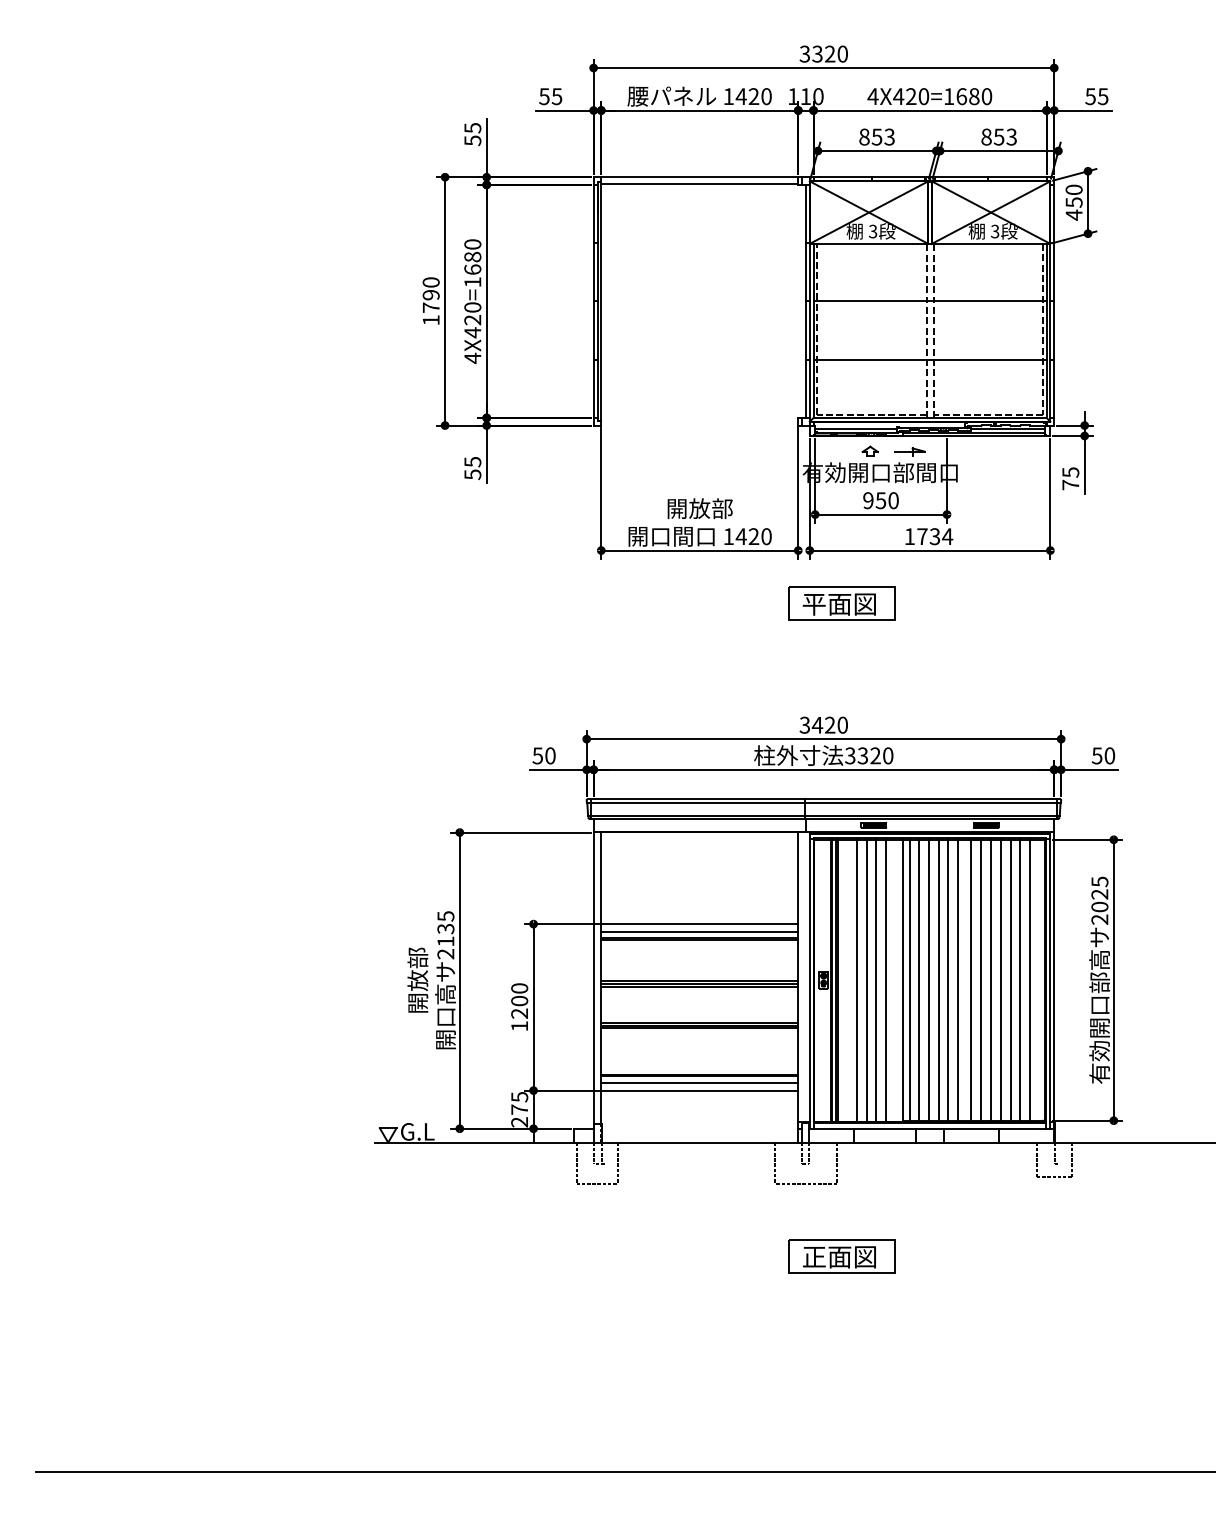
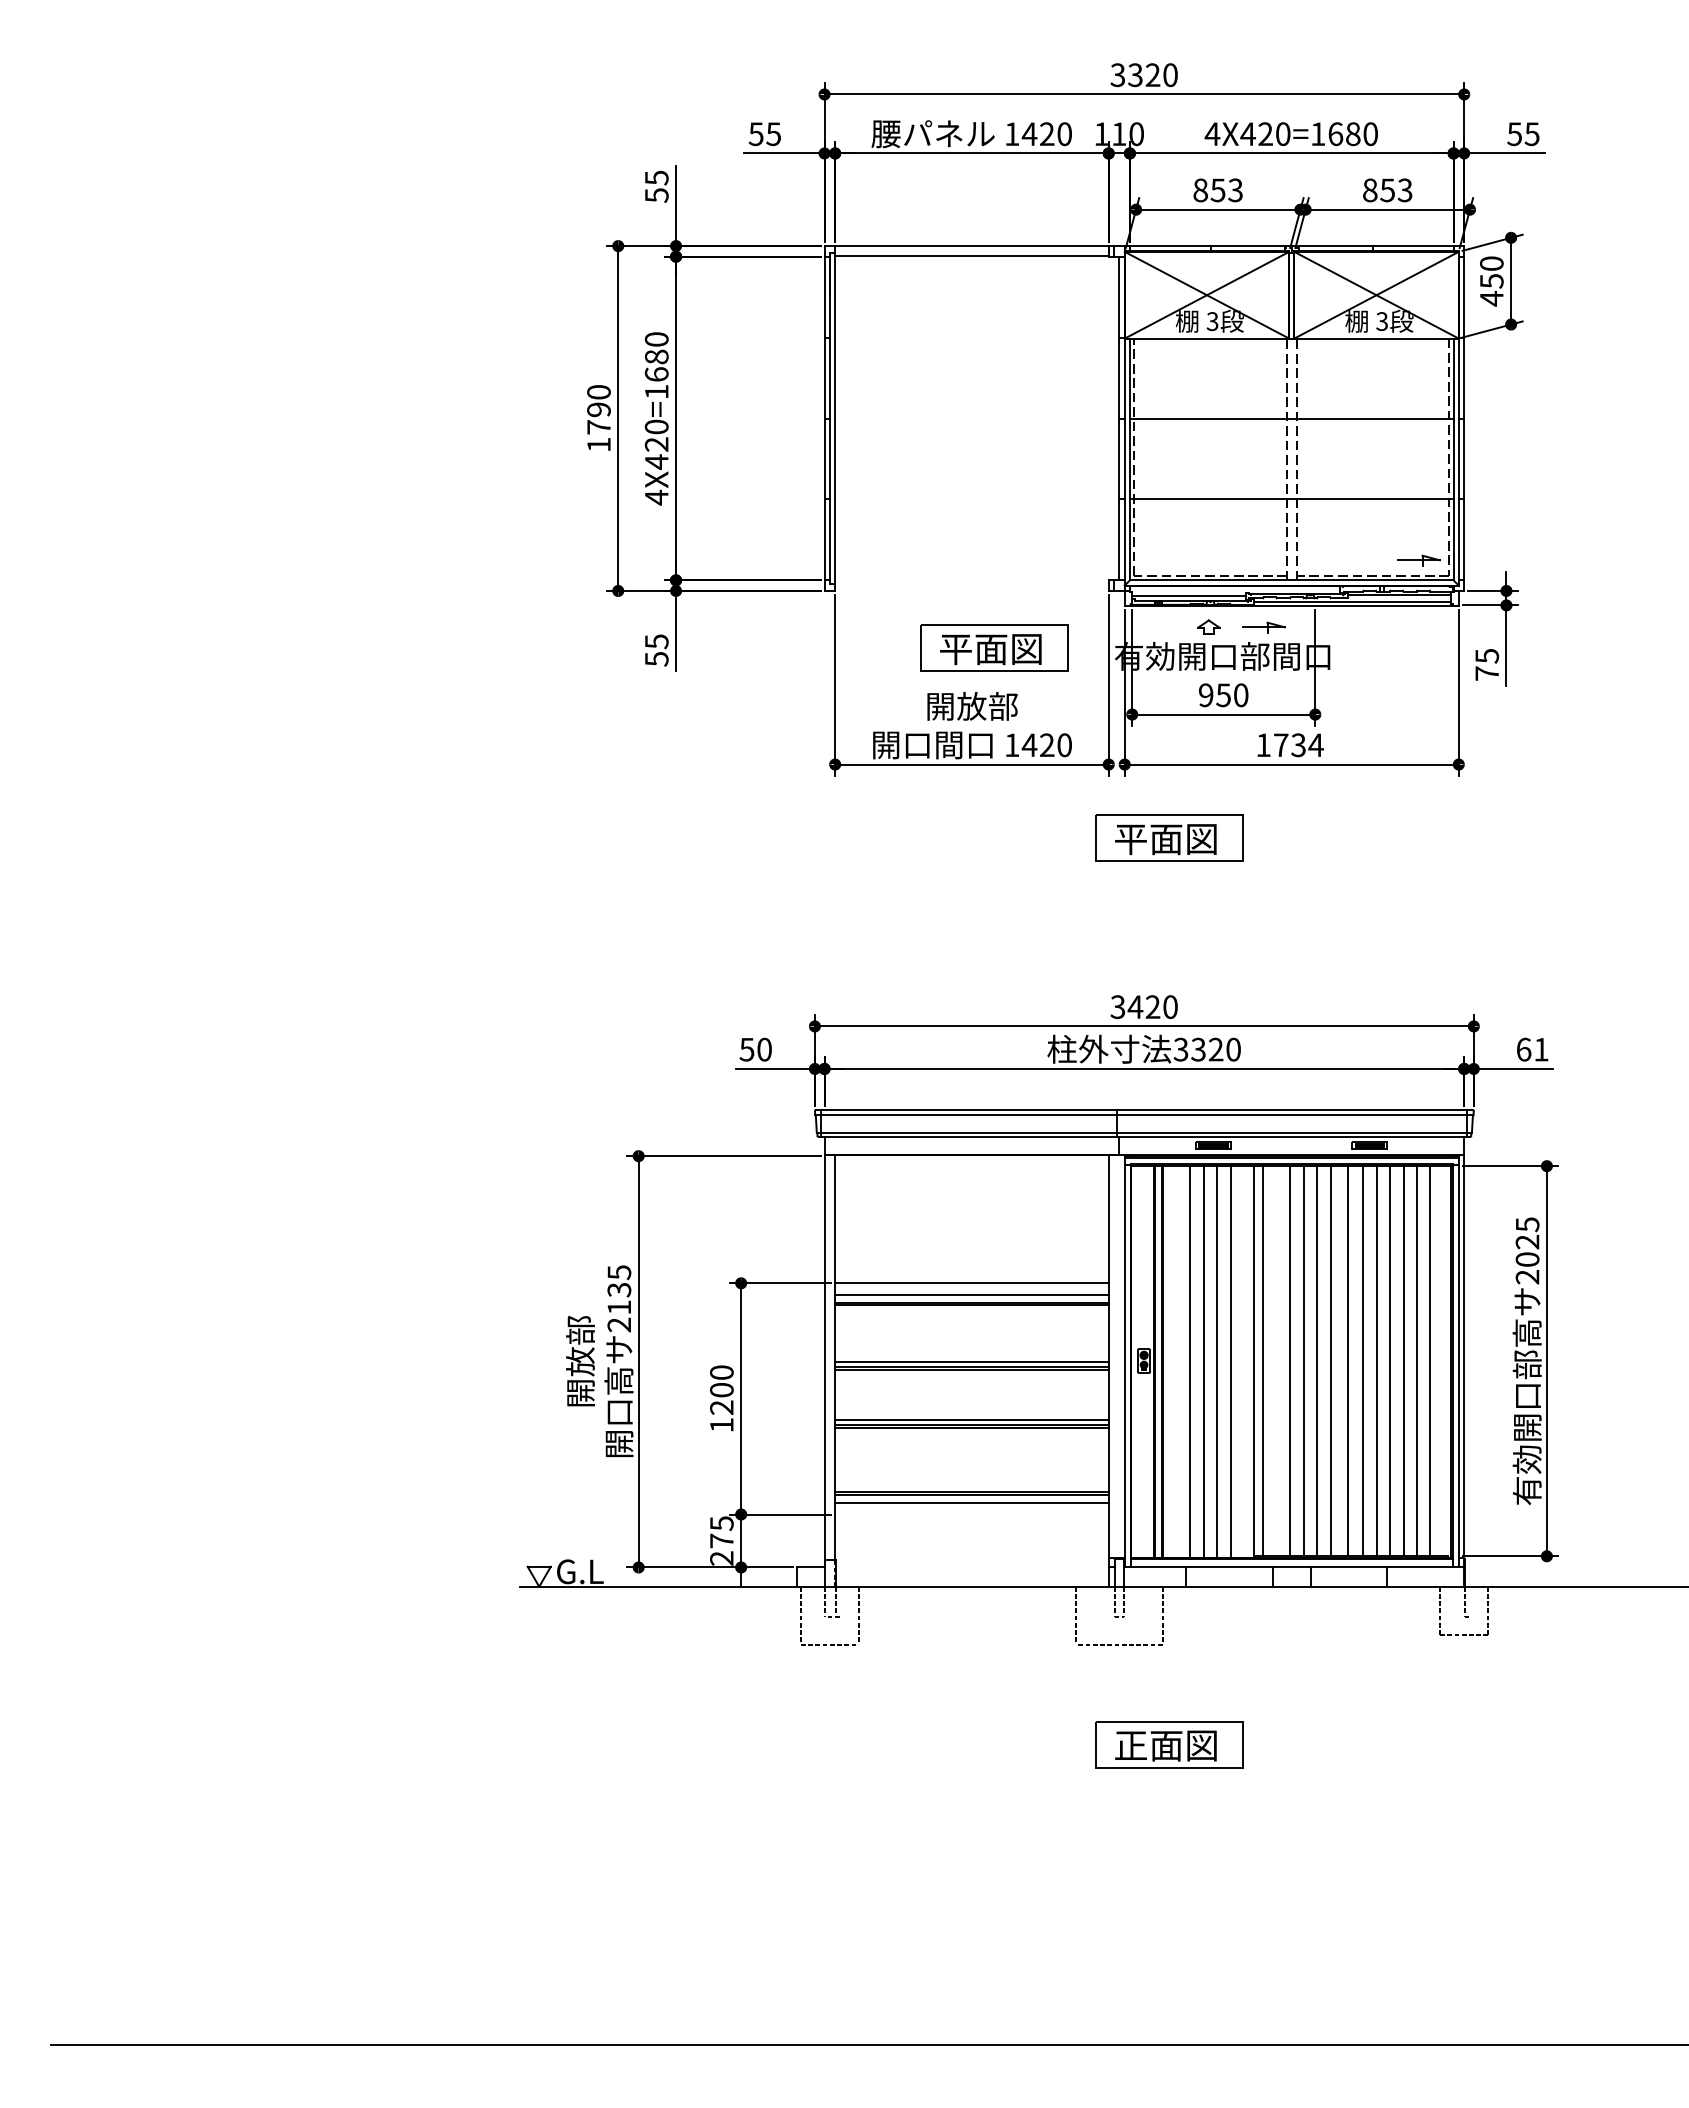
part: (1021, 403) -> (1418, 560), added
part: (716, 466) -> (994, 647), added
text: (1103, 755) -> (1532, 1049), 50 -> 61
line: (919, 980) -> (1276, 1361), removed
line: (699, 1090) -> (971, 1514), removed

